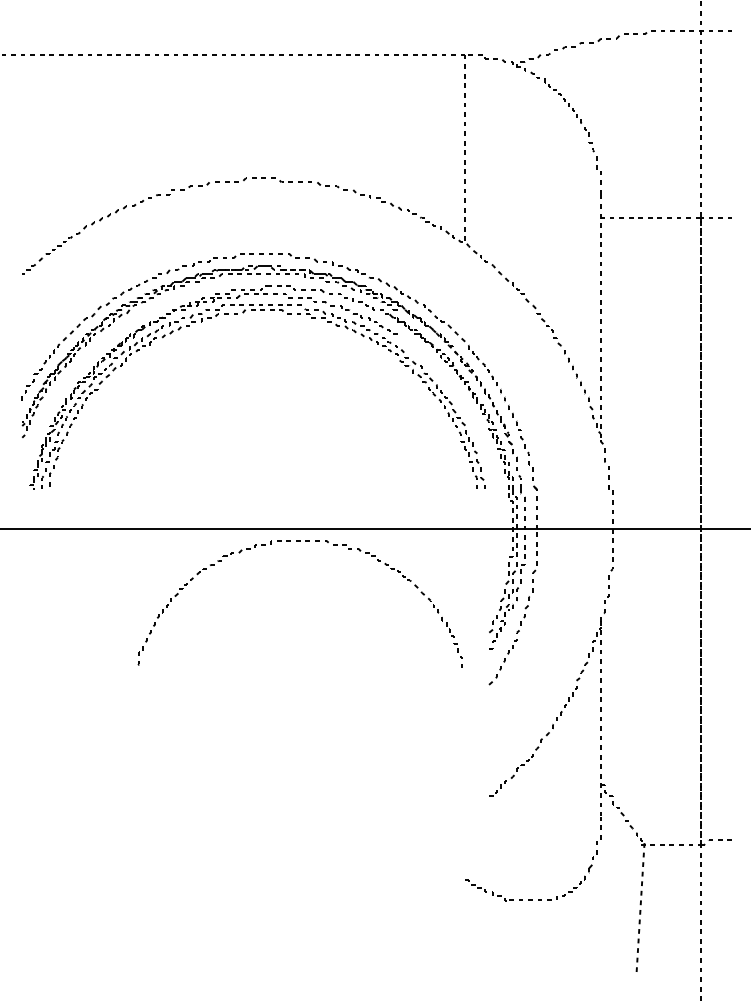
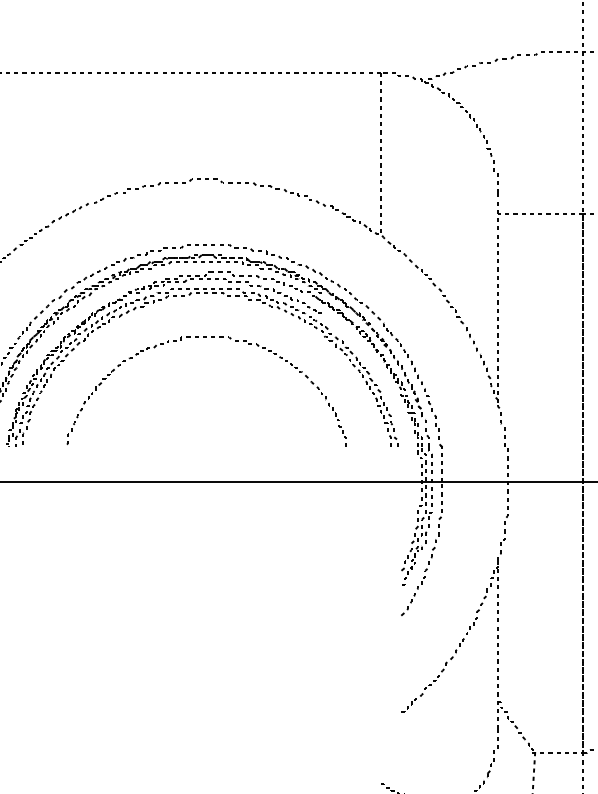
curve: (299, 541) -> (206, 337), moved

